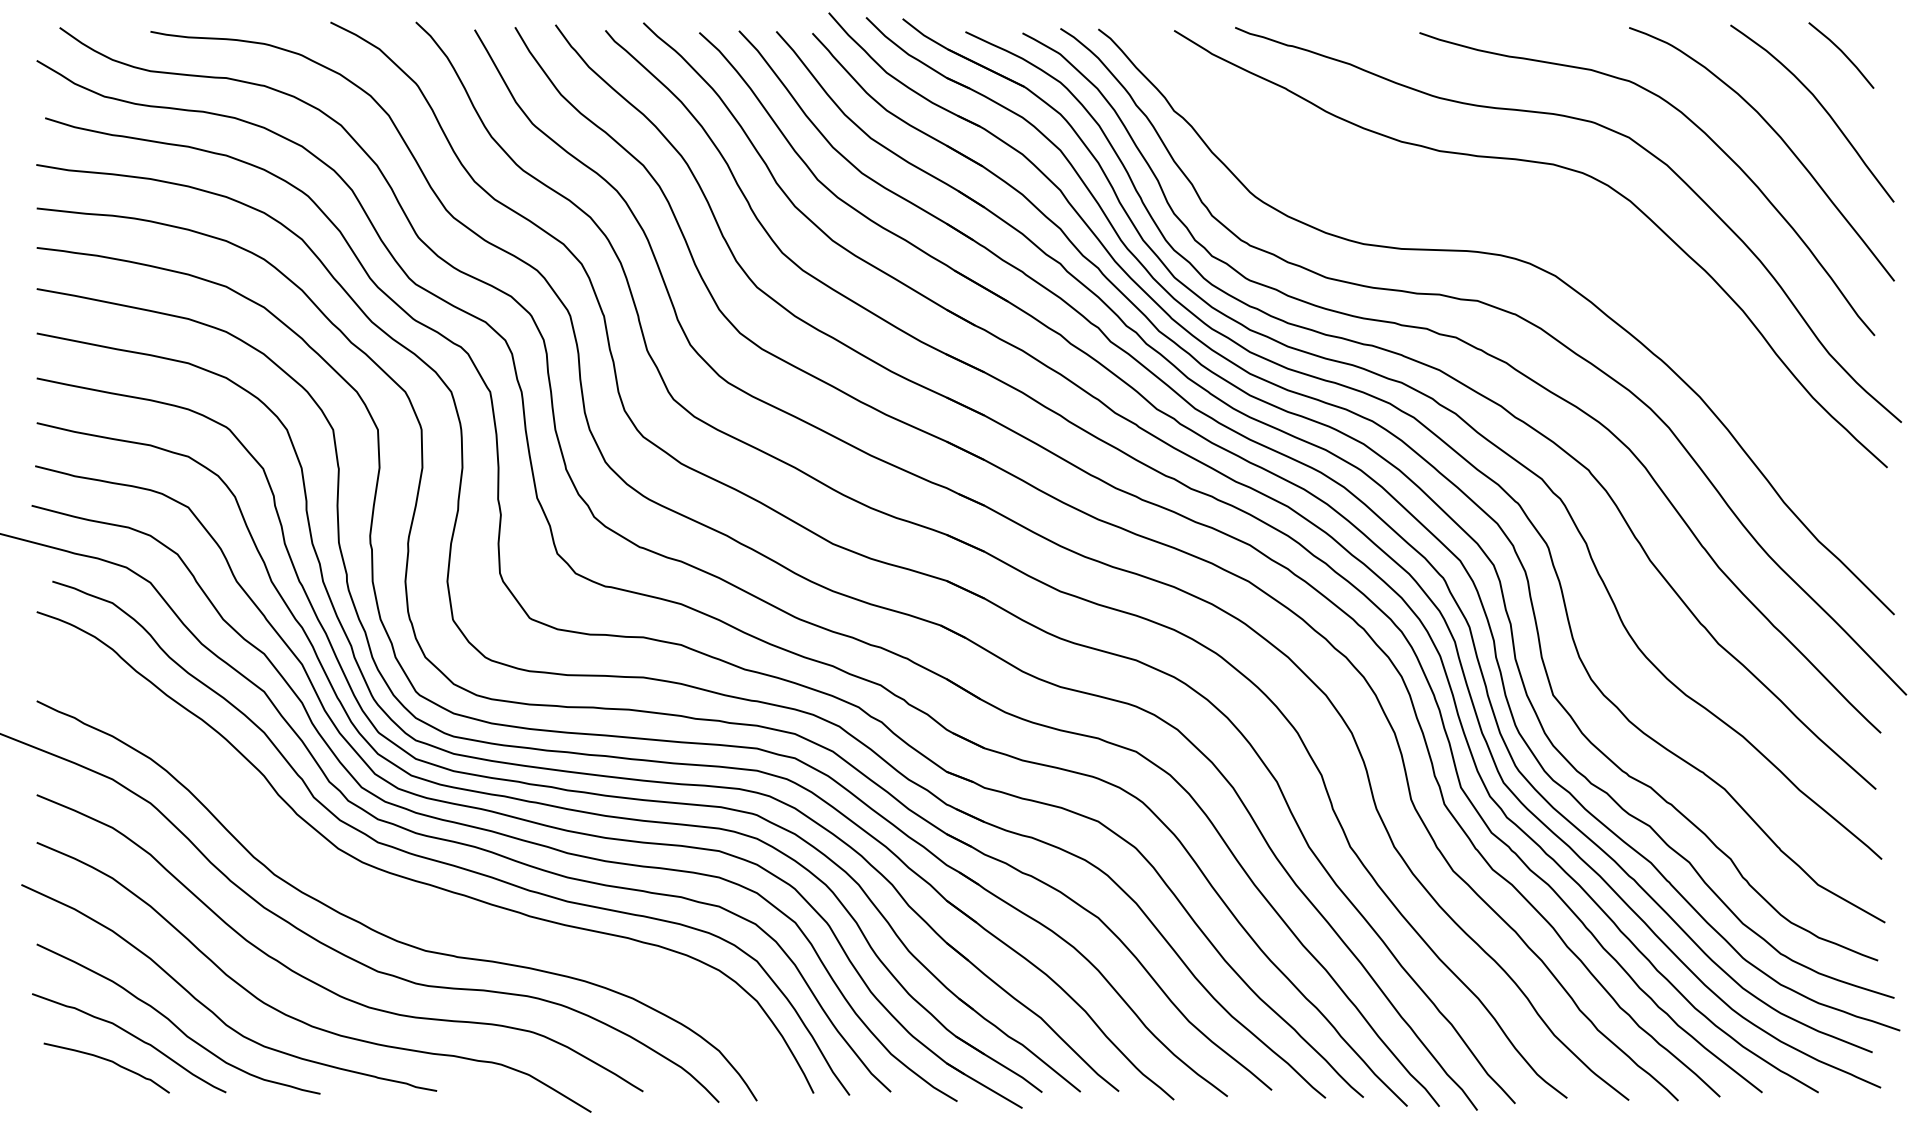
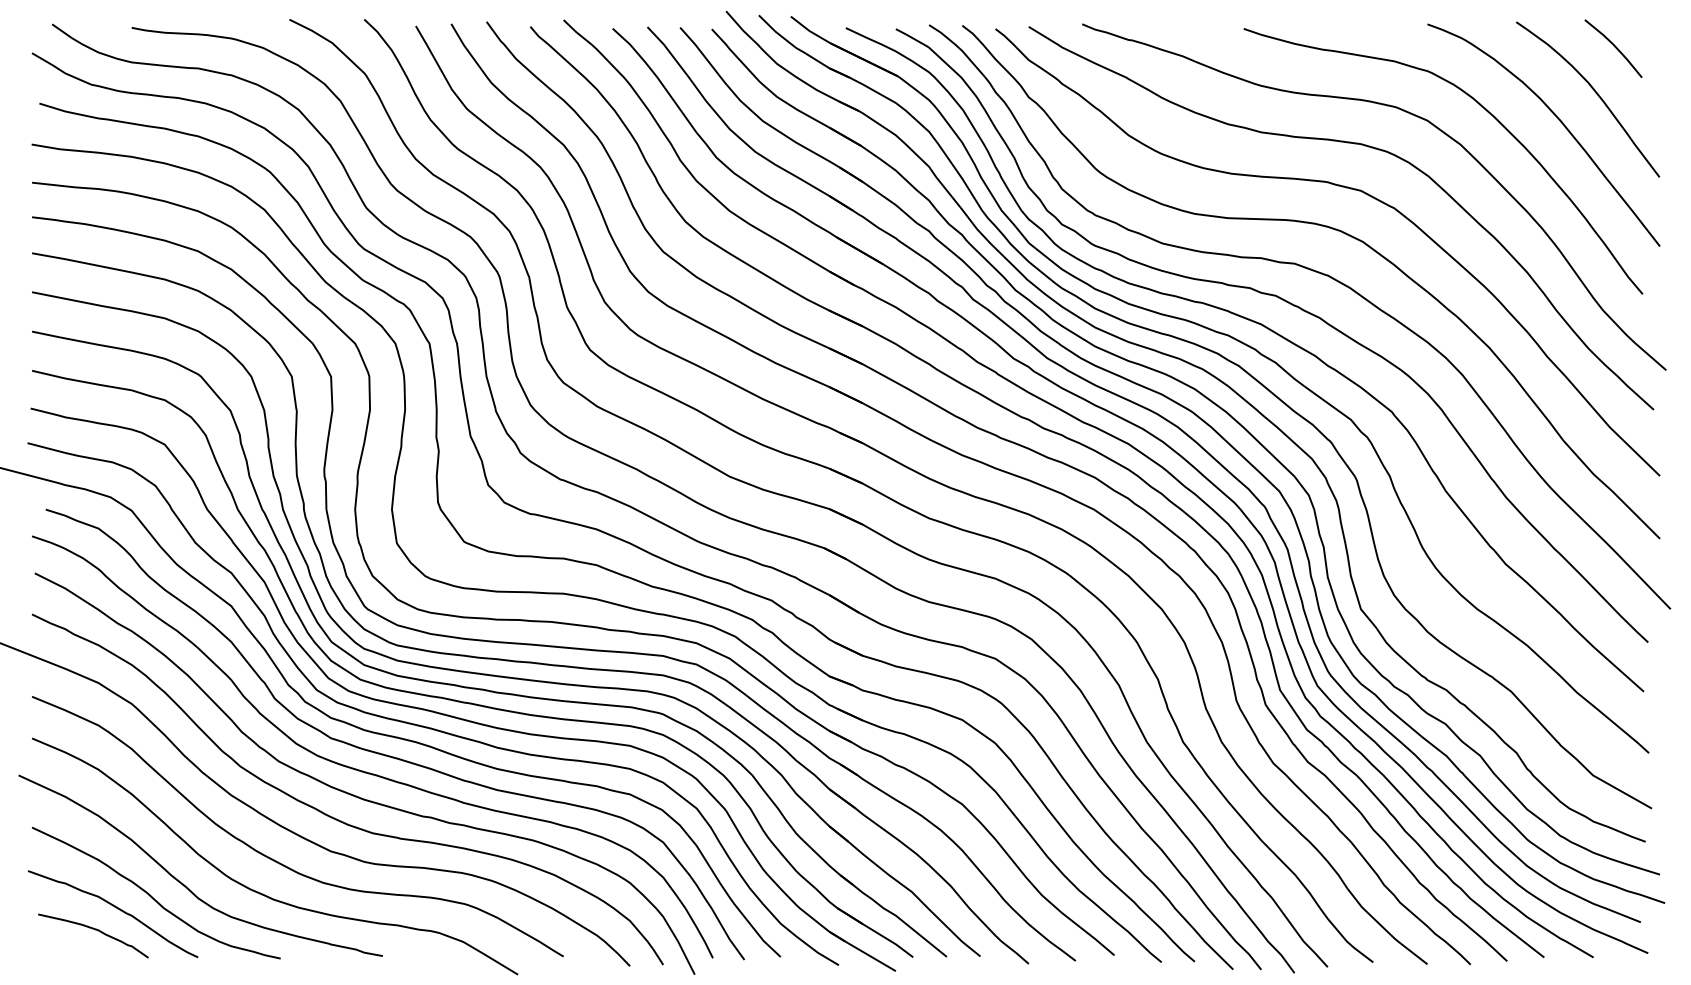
curve: (1534, 214) -> (1344, 187), added
curve: (408, 908) -> (357, 796), added

